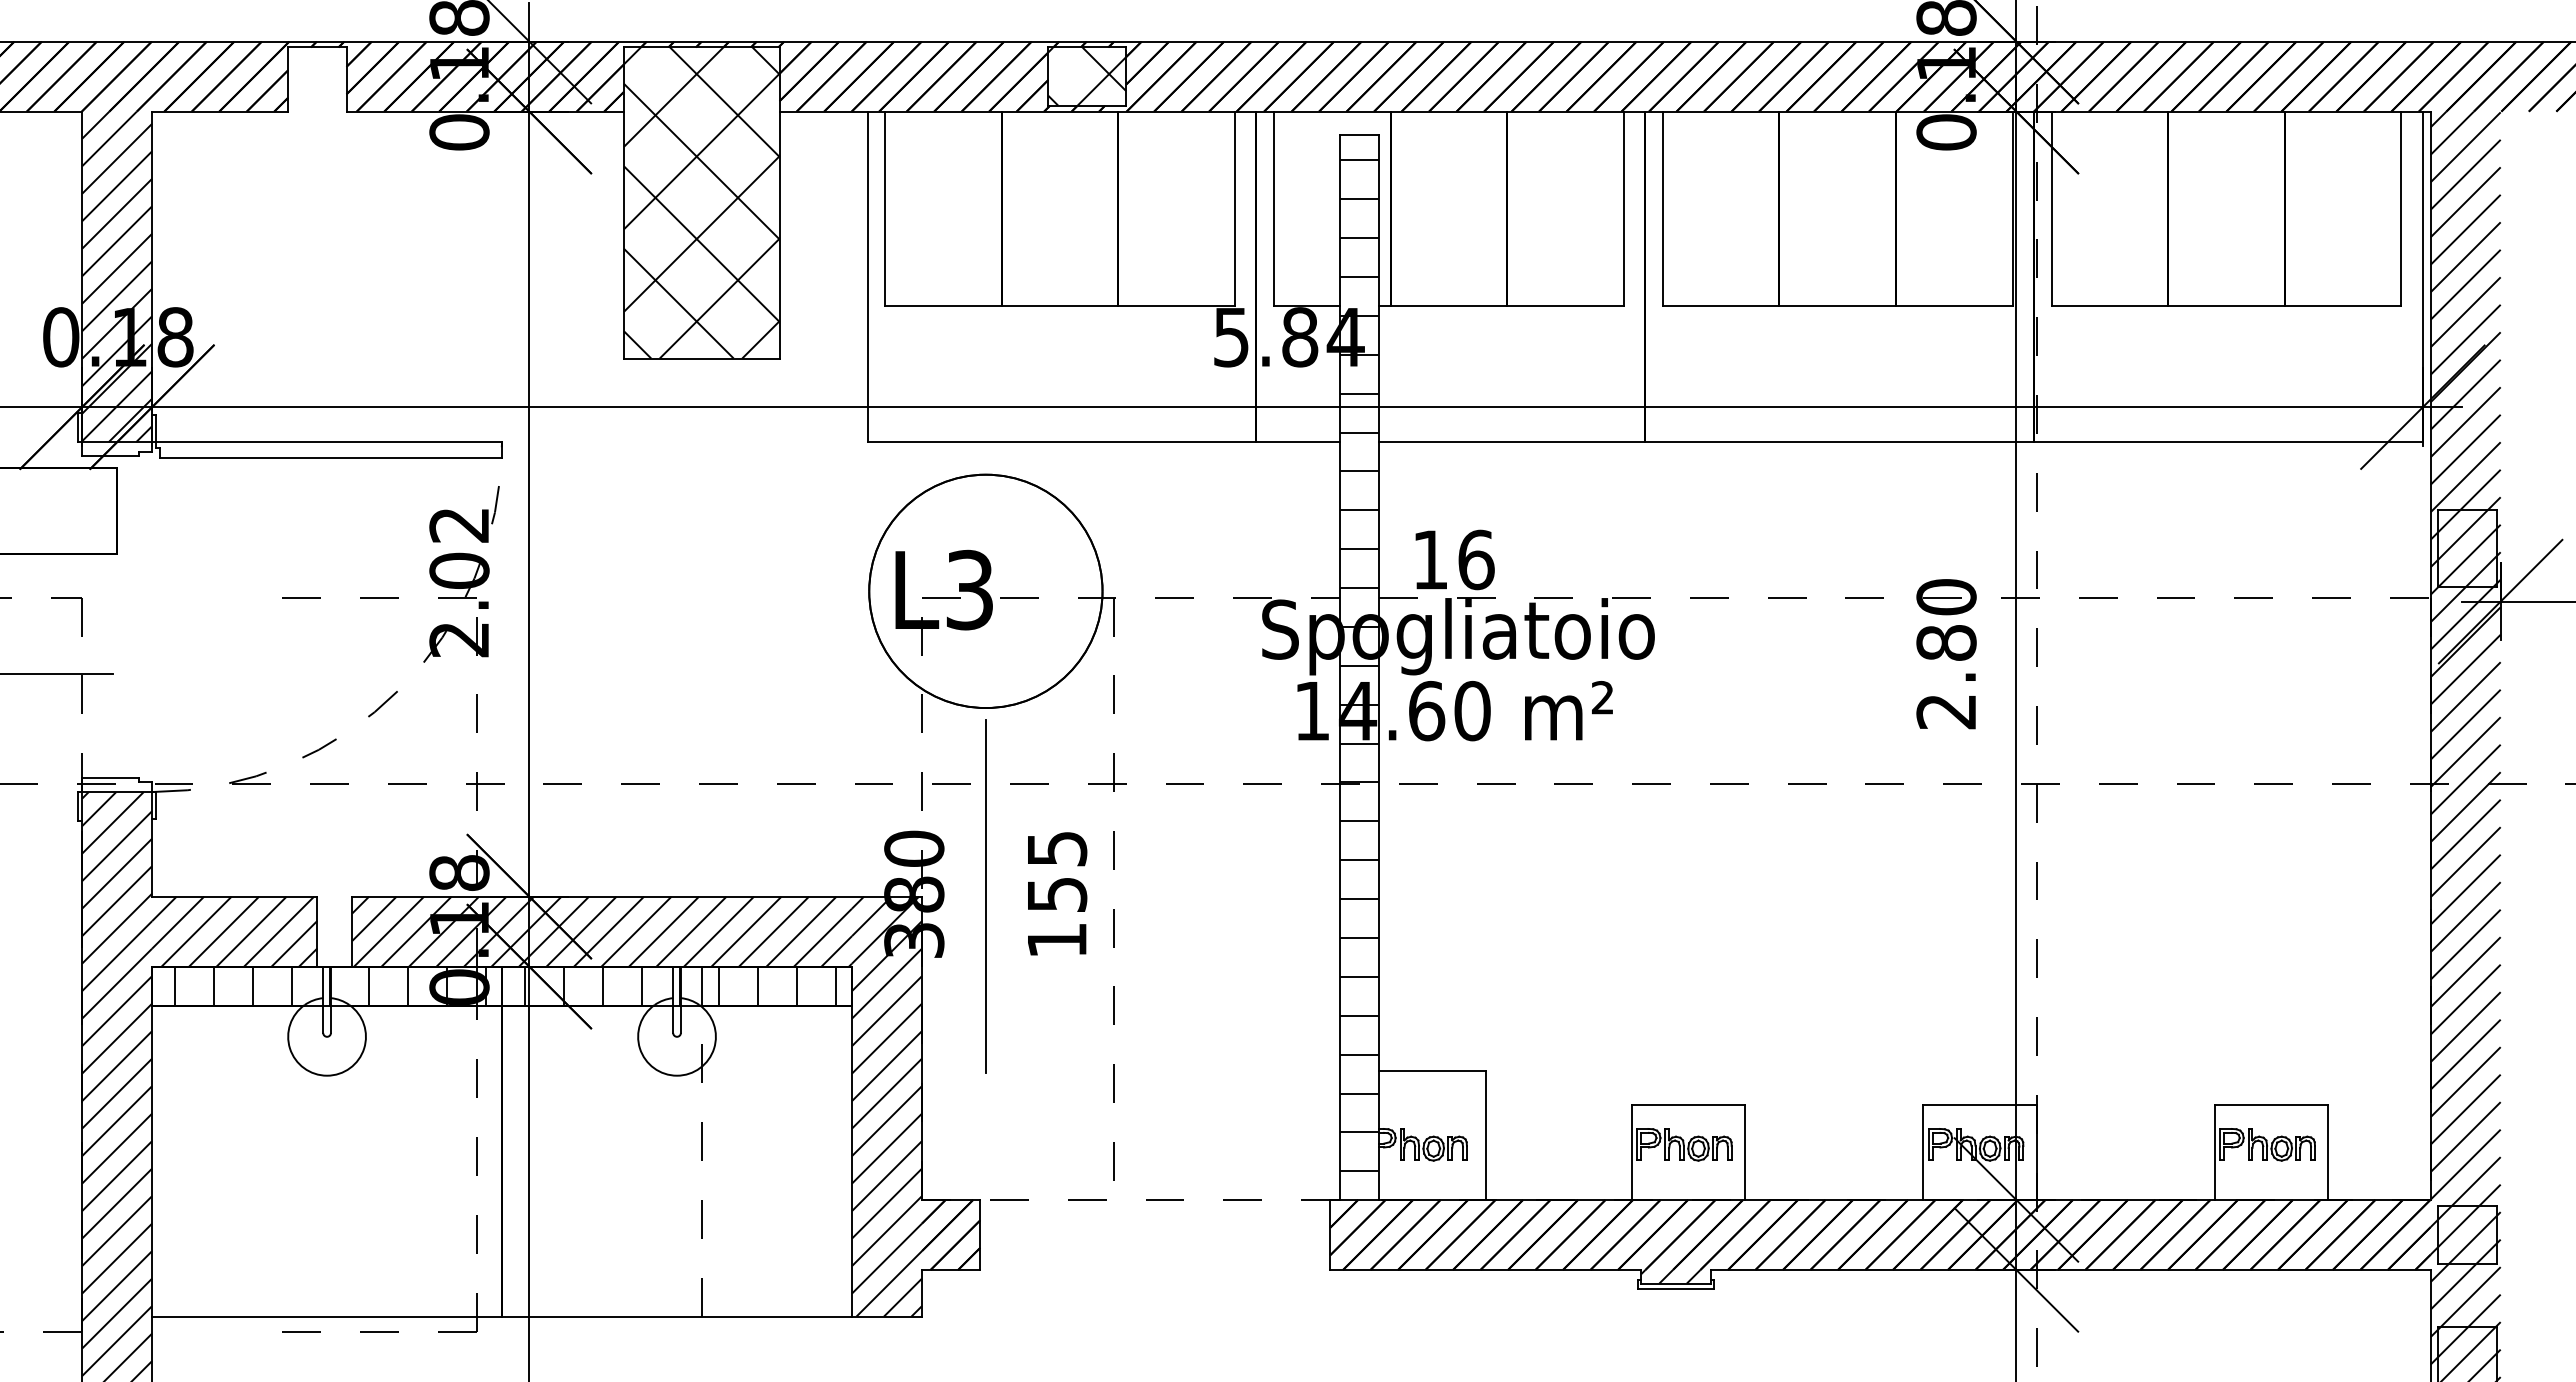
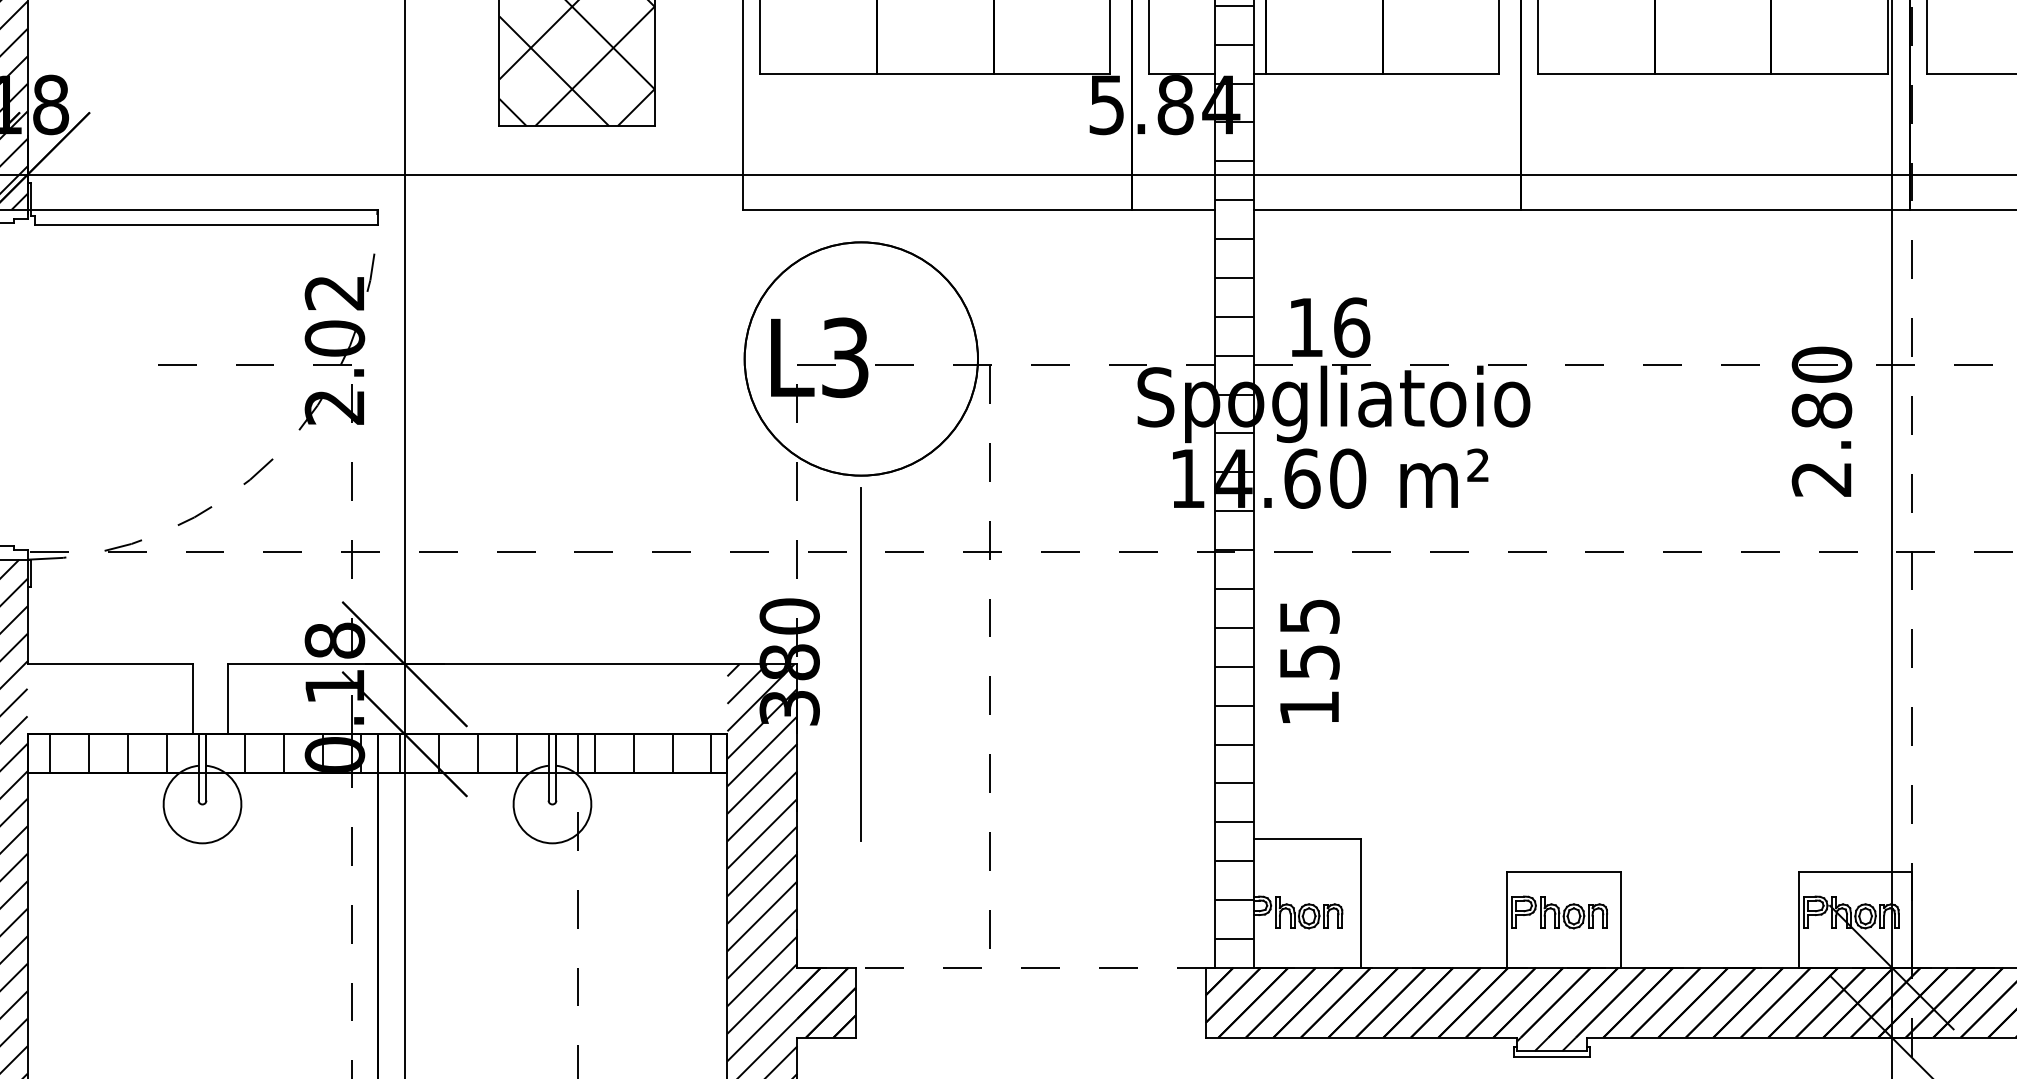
text: (1057, 893) -> (1309, 661), moved
hatch: (234, 931) -> (109, 699), removed
hatch: (602, 931) -> (477, 699), removed

